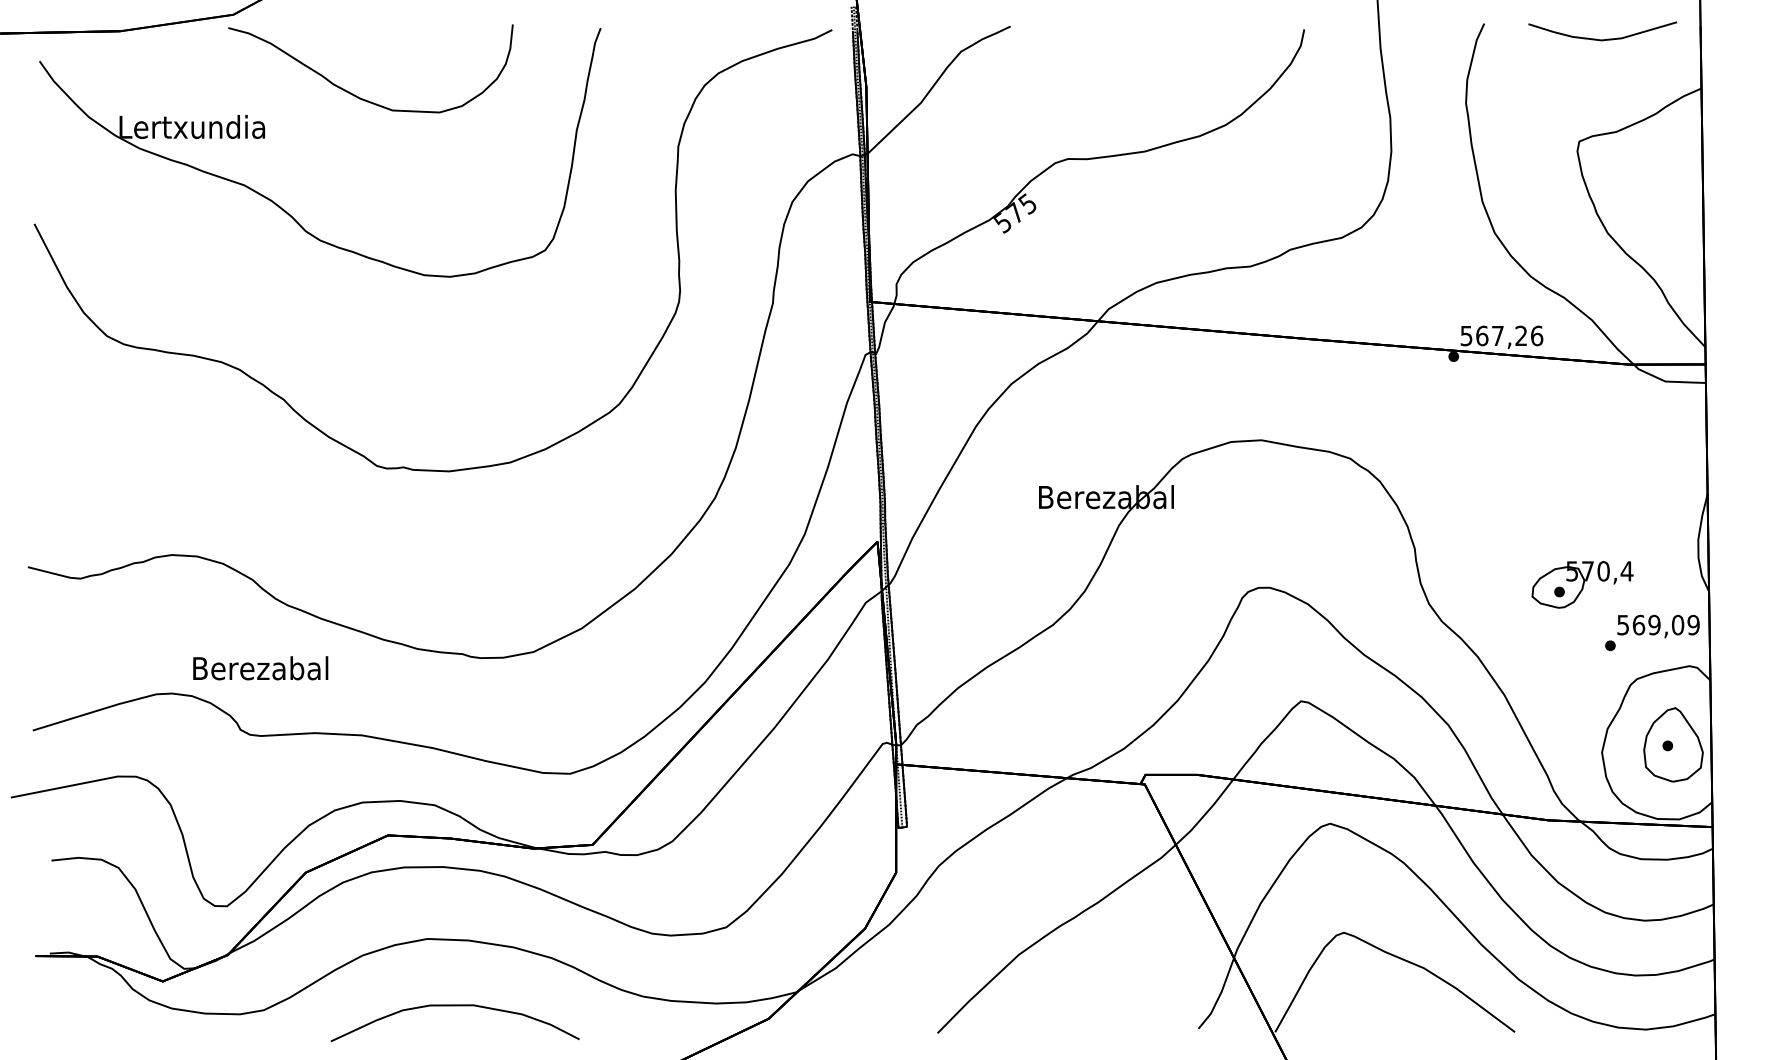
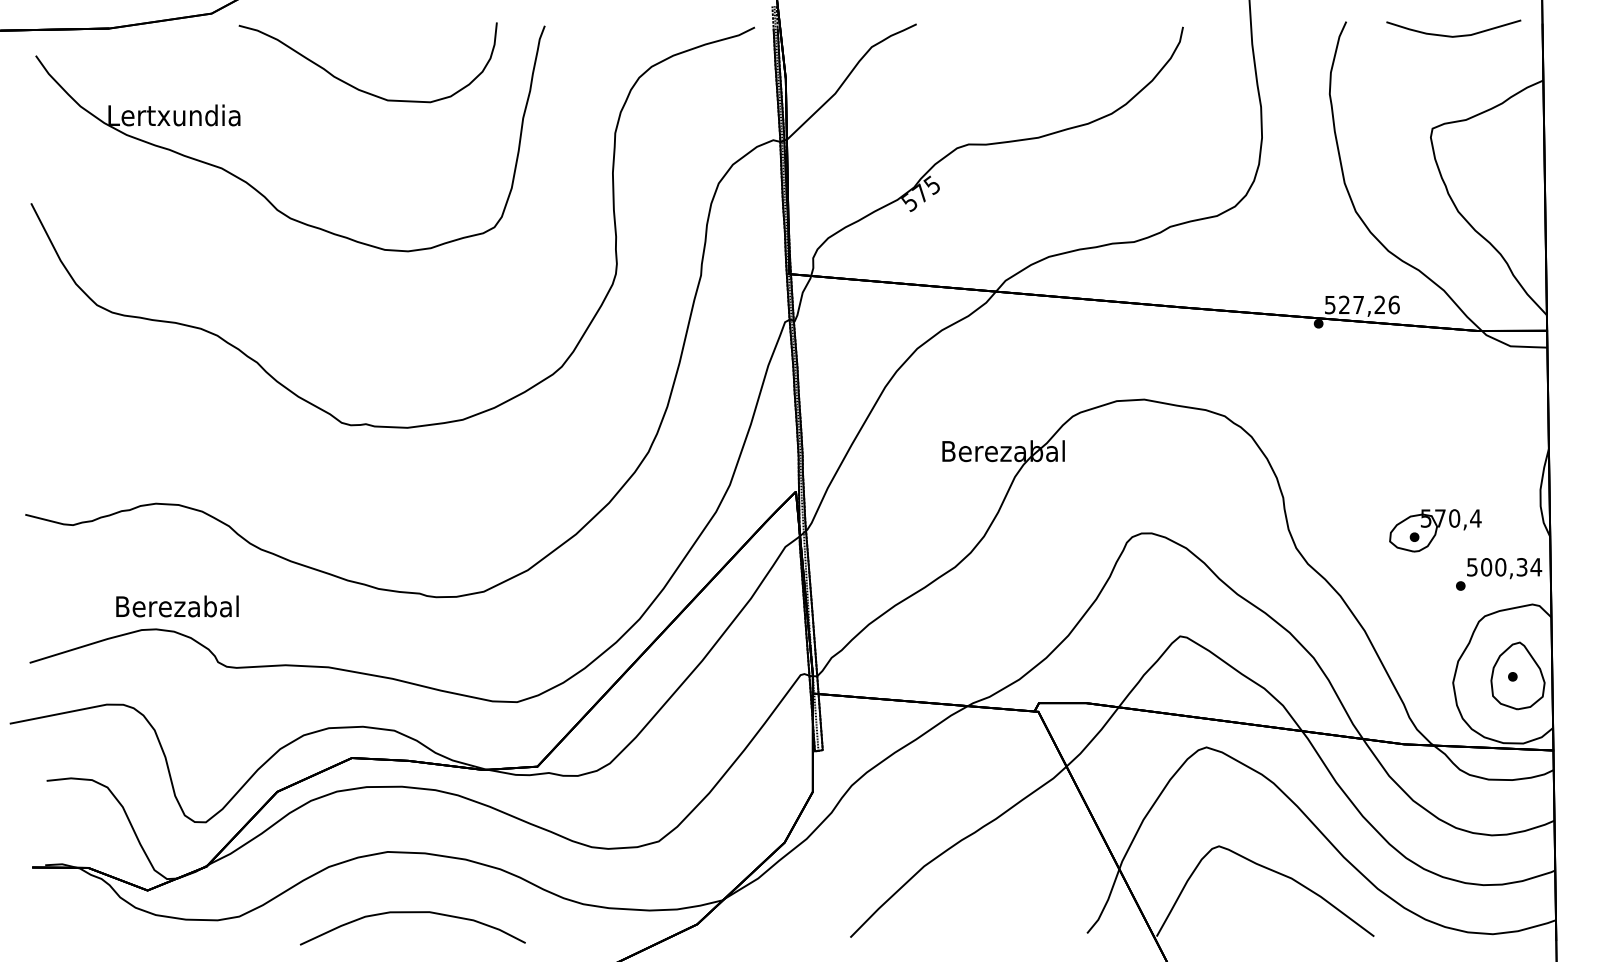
curve: (356, 95) -> (355, 86), moved
text: (1482, 335) -> (1344, 304), 567,26 -> 527,26
text: (1666, 624) -> (1511, 566), 569,09 -> 500,34
text: (260, 668) -> (177, 606), moved

